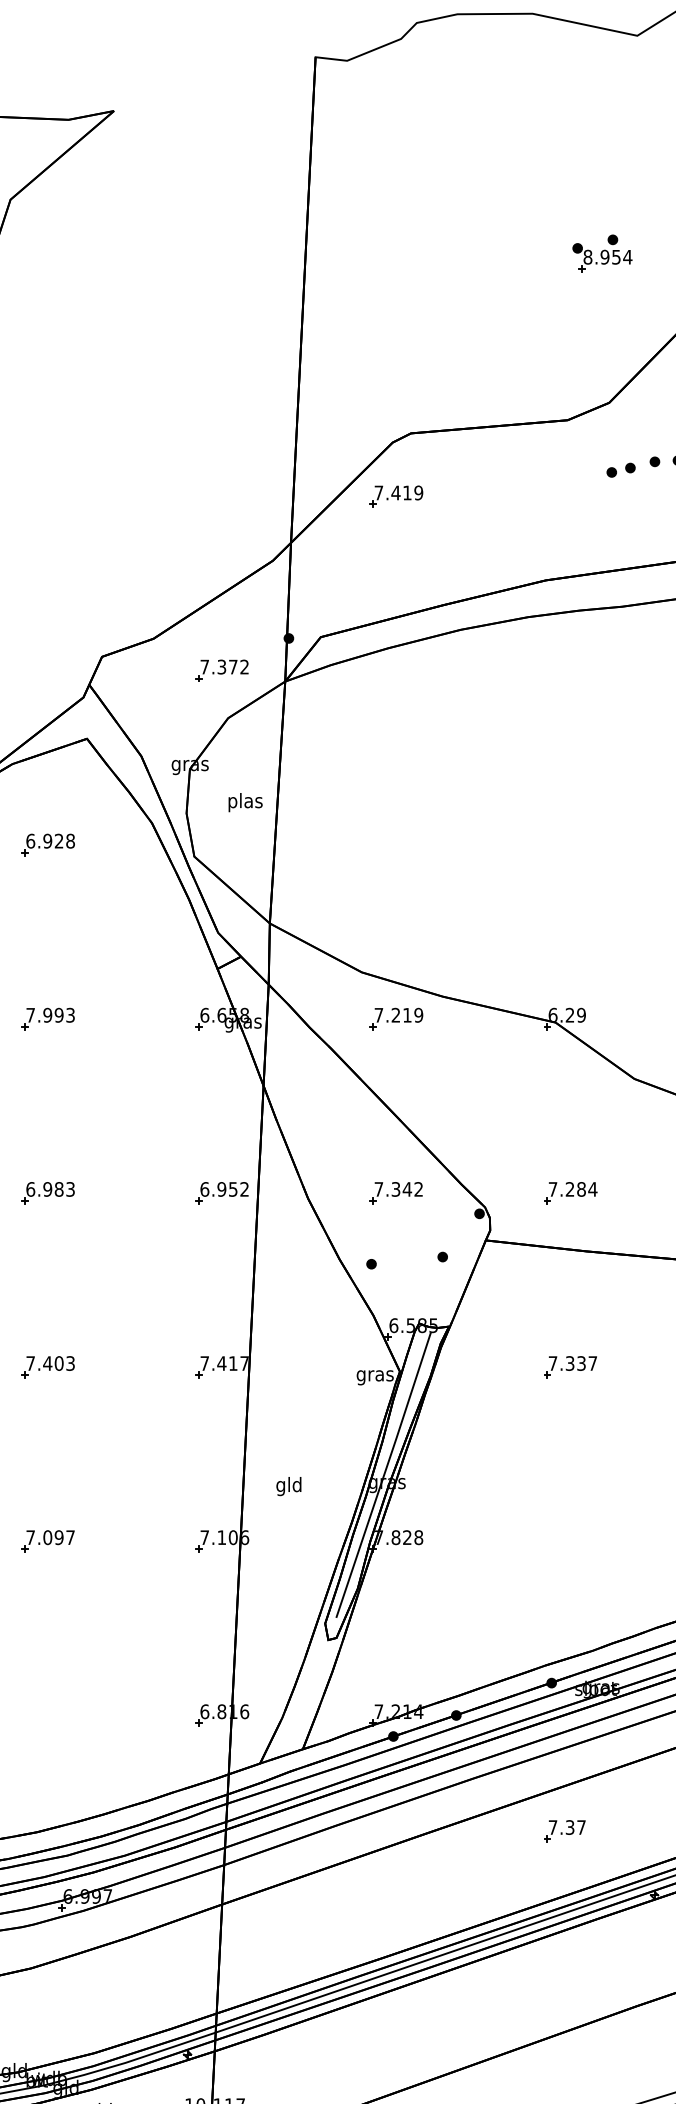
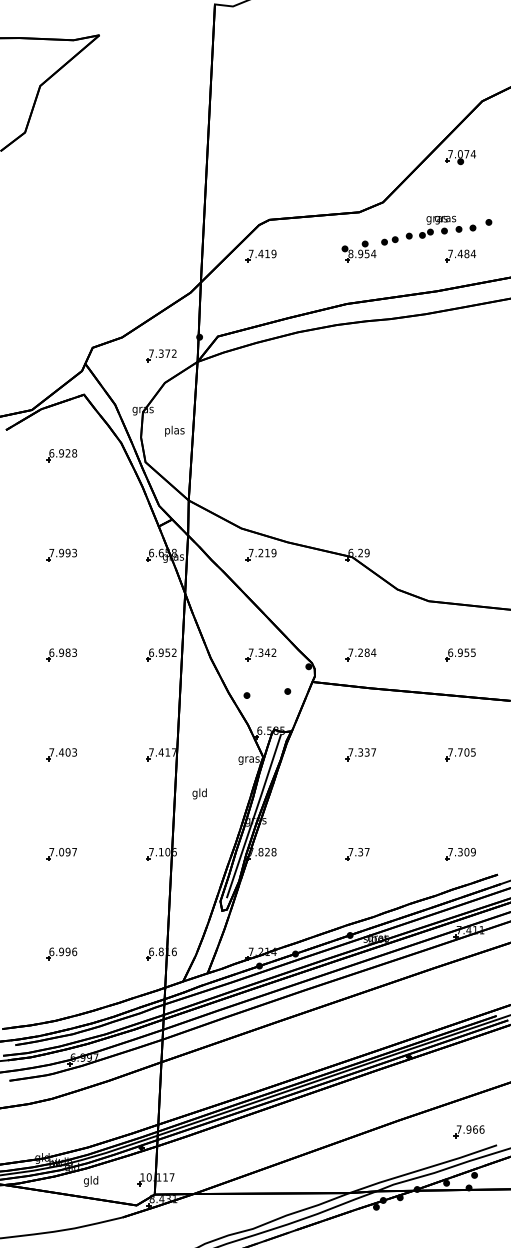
part: (601, 252) -> (358, 251), moved
text: (288, 1485) -> (199, 793), moved
part: (47, 1714) -> (61, 953), added
part: (564, 1831) -> (357, 854), moved

